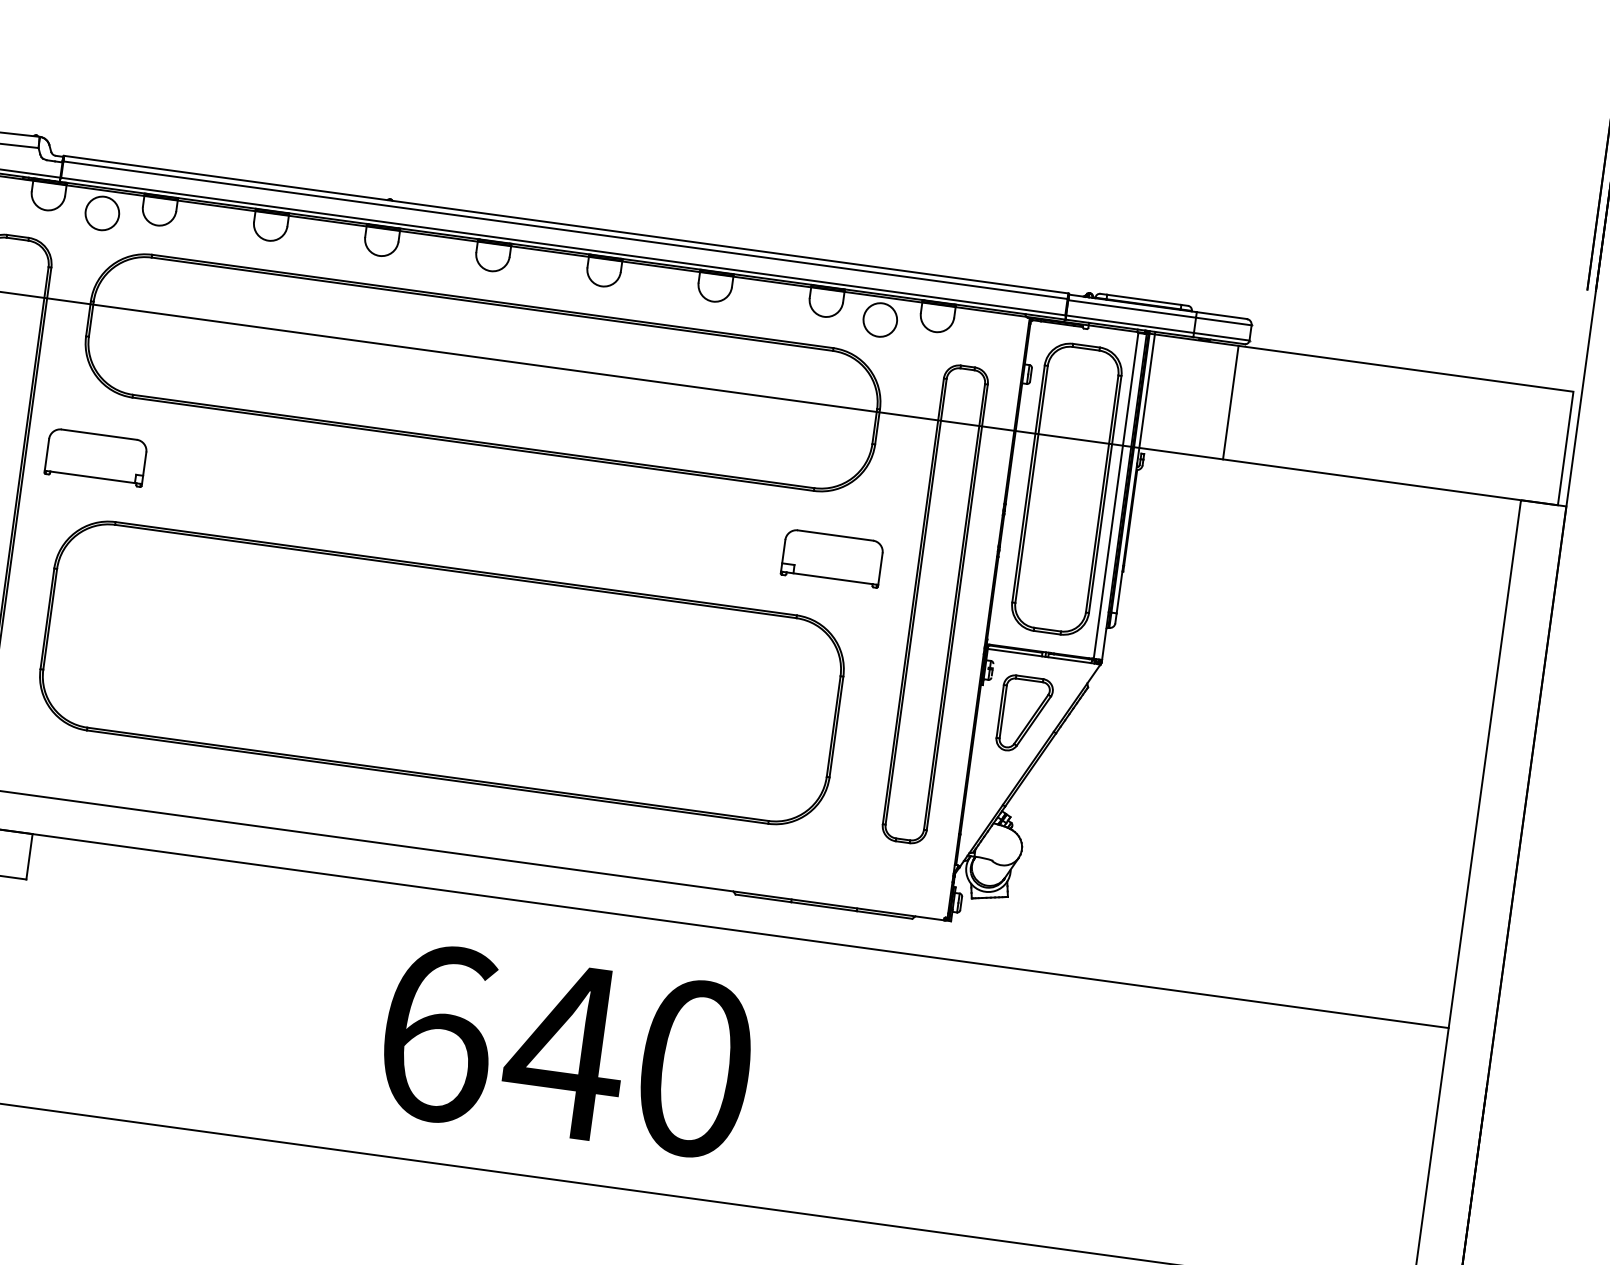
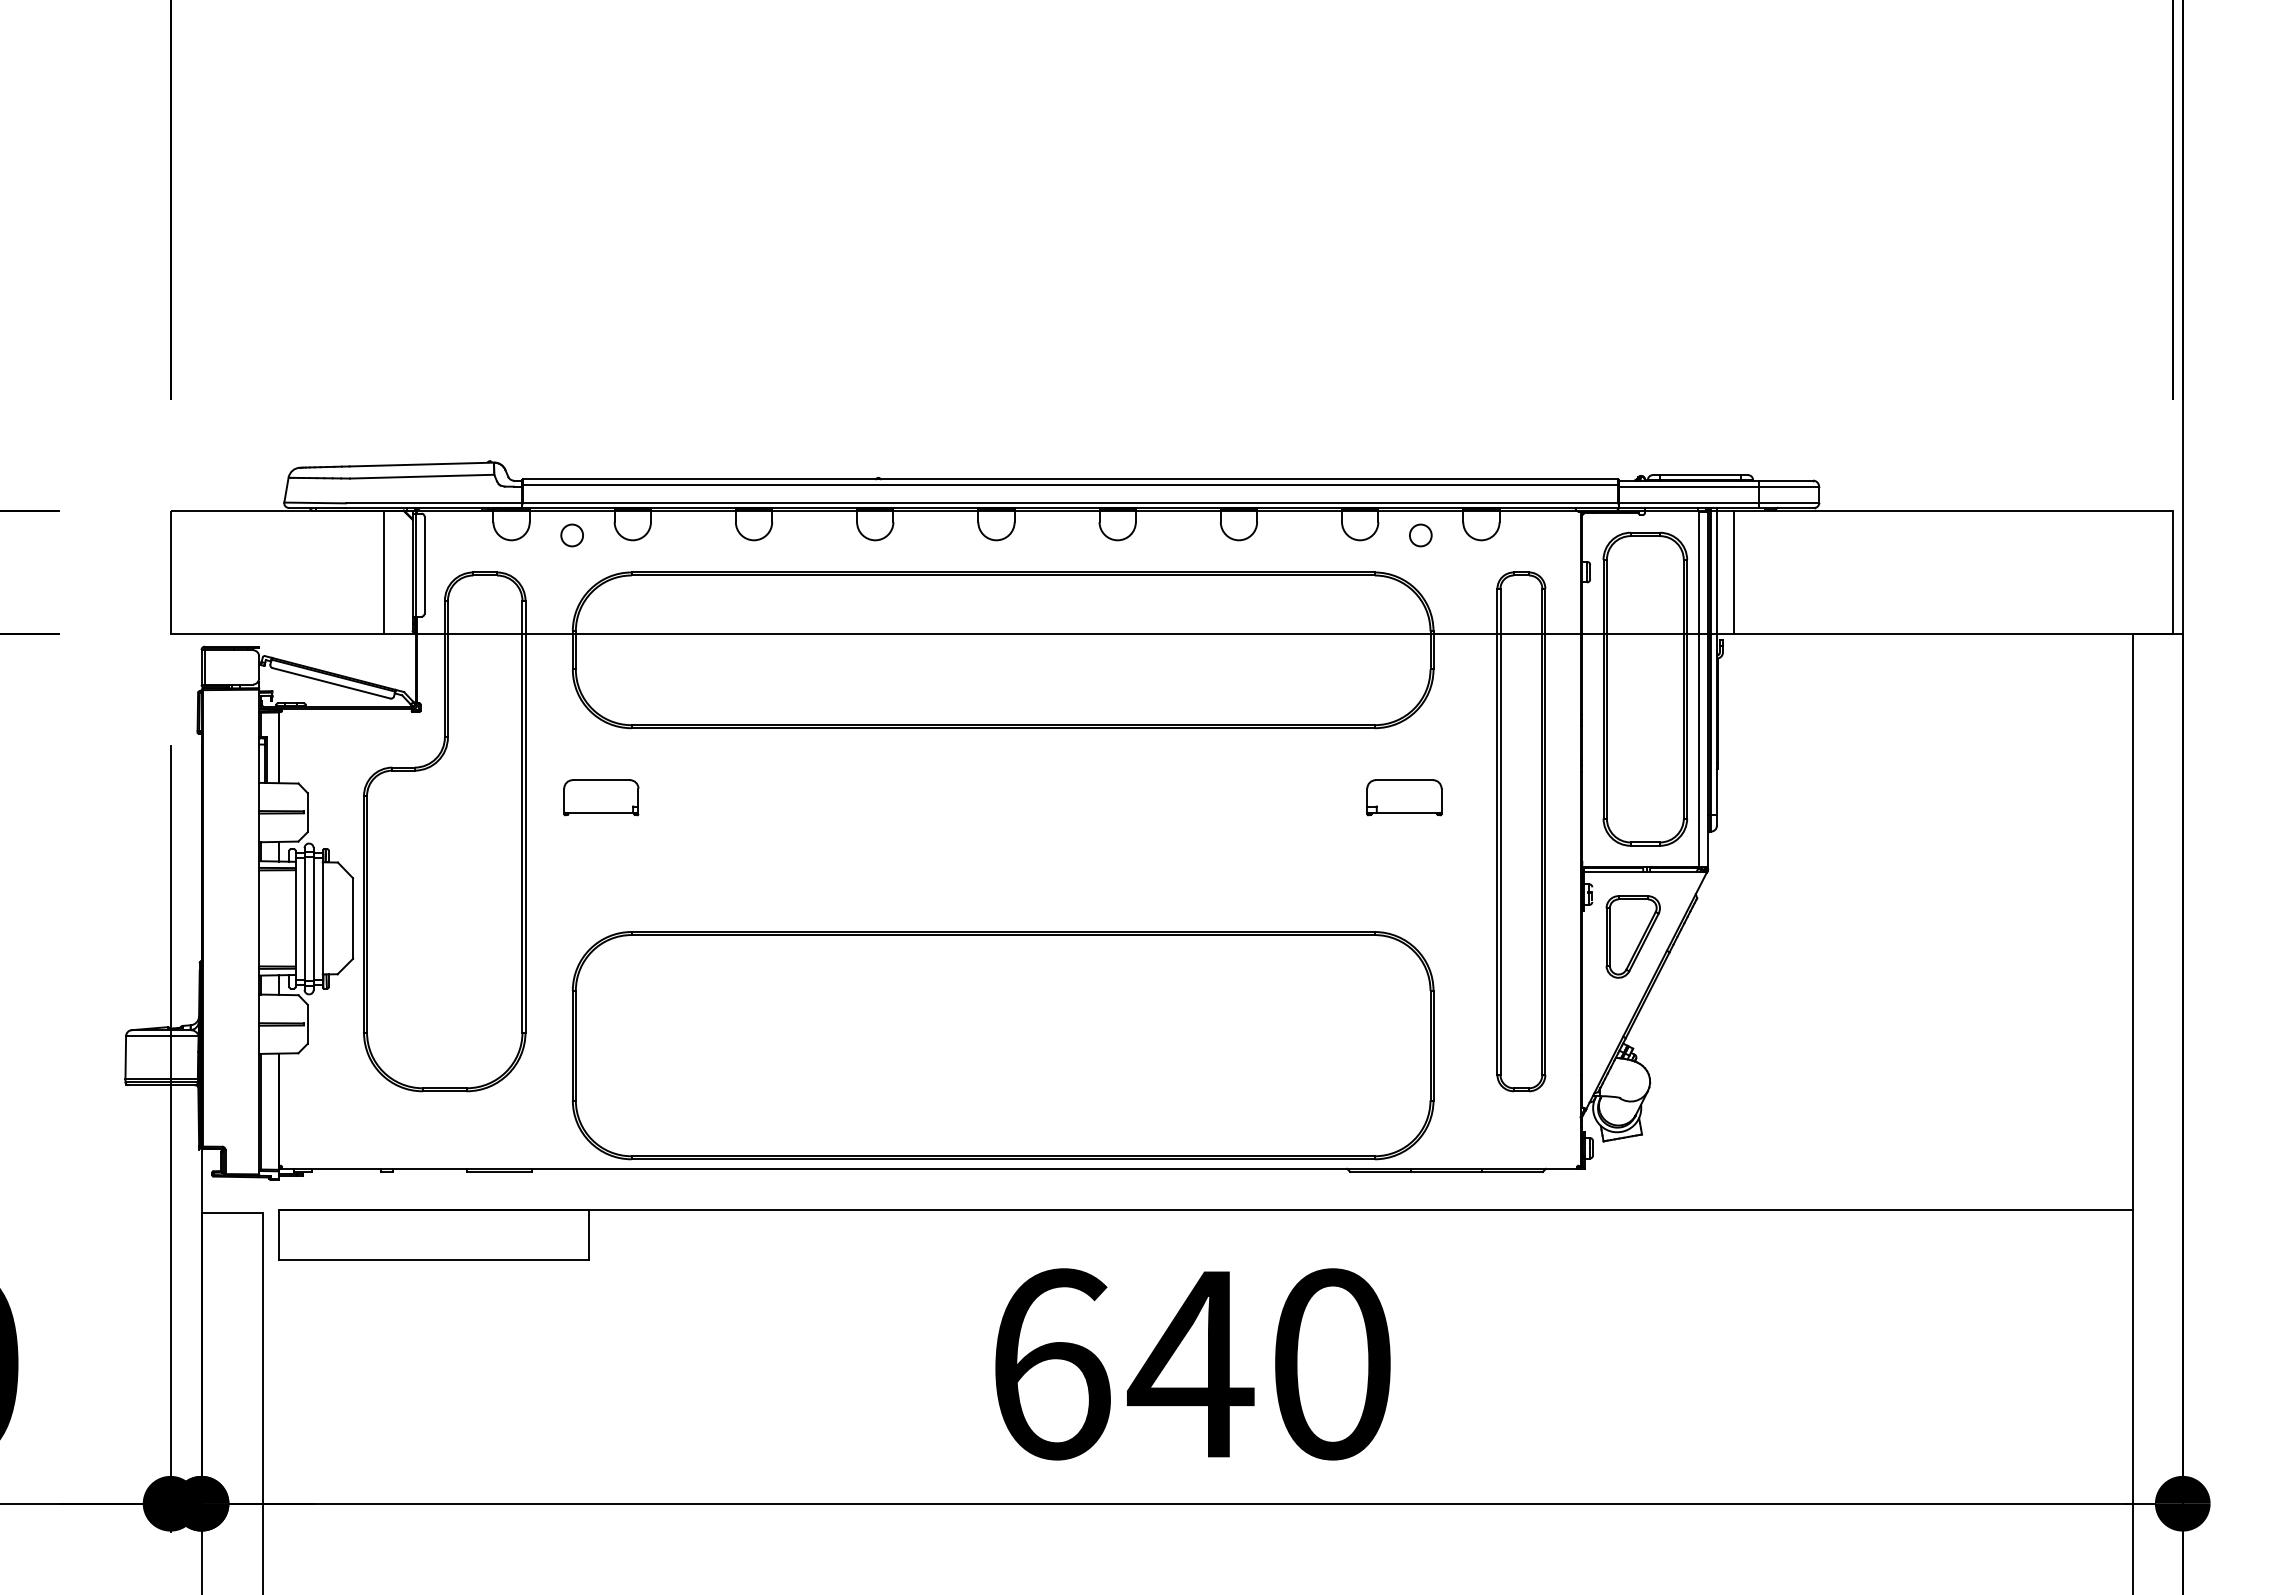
circle: (102, 213) -> (572, 535), size x0.6
circle: (880, 320) -> (1420, 535), size x0.6
line: (1231, 402) -> (1734, 572), moved
part: (96, 457) -> (601, 797), size x0.7
part: (832, 558) -> (1404, 797), size x0.7
part: (442, 672) -> (1003, 1045), moved

